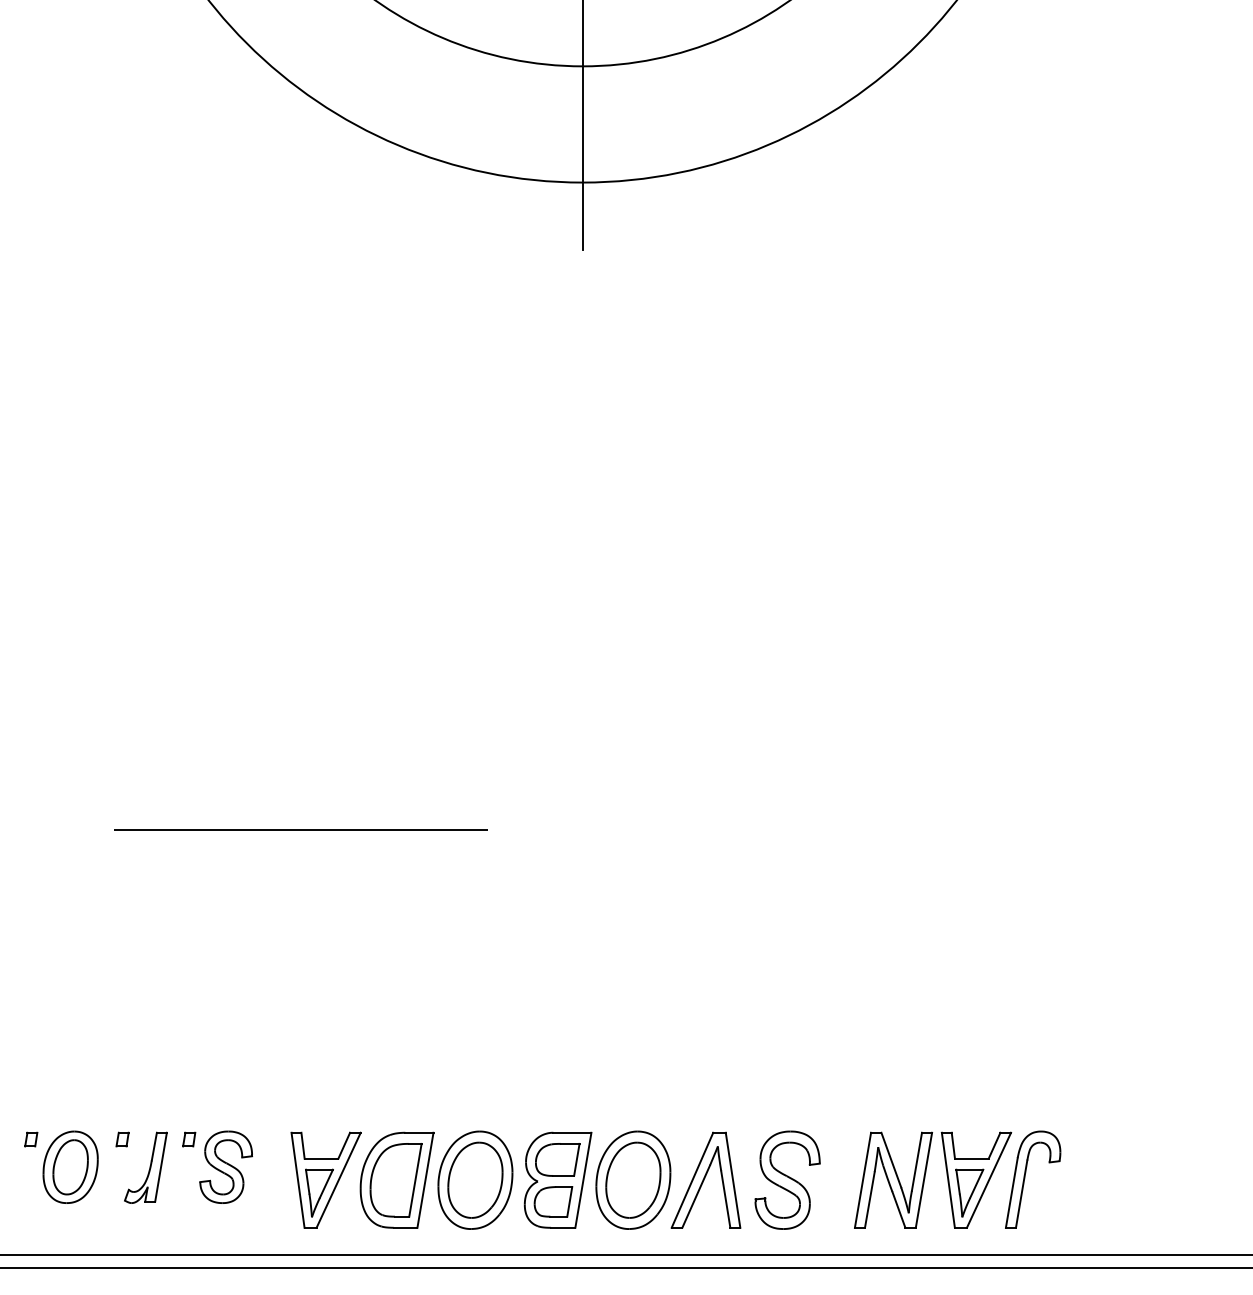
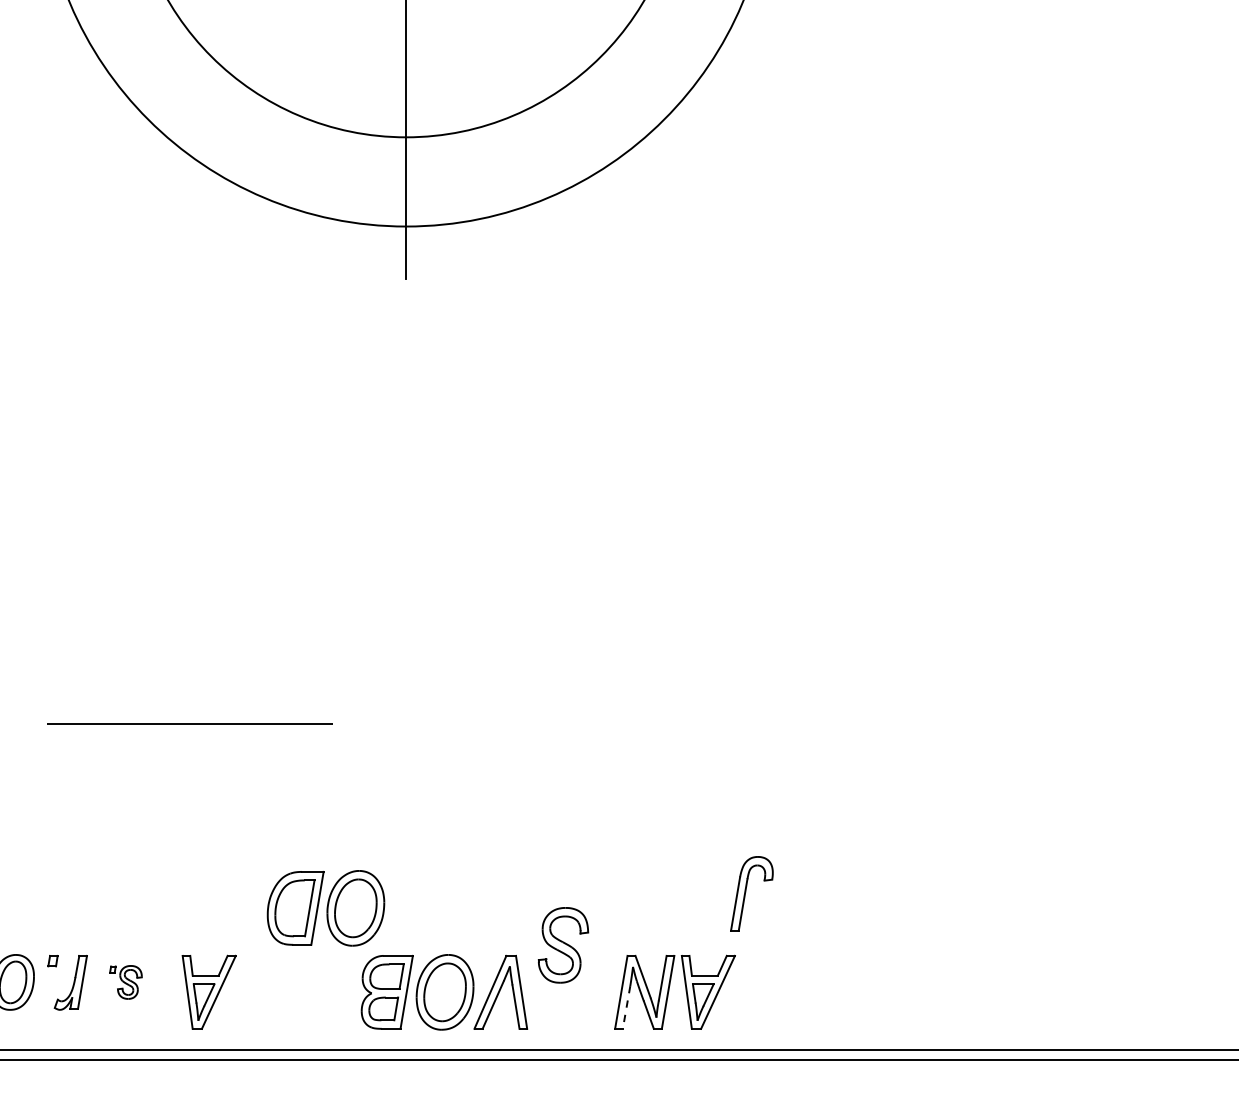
part: (217, 1167) -> (125, 982), size x0.6
part: (1032, 1179) -> (751, 893), moved
part: (435, 1180) -> (325, 908), moved
part: (787, 1180) -> (563, 945), moved
line: (869, 1200) -> (626, 1007), solid -> dashed

